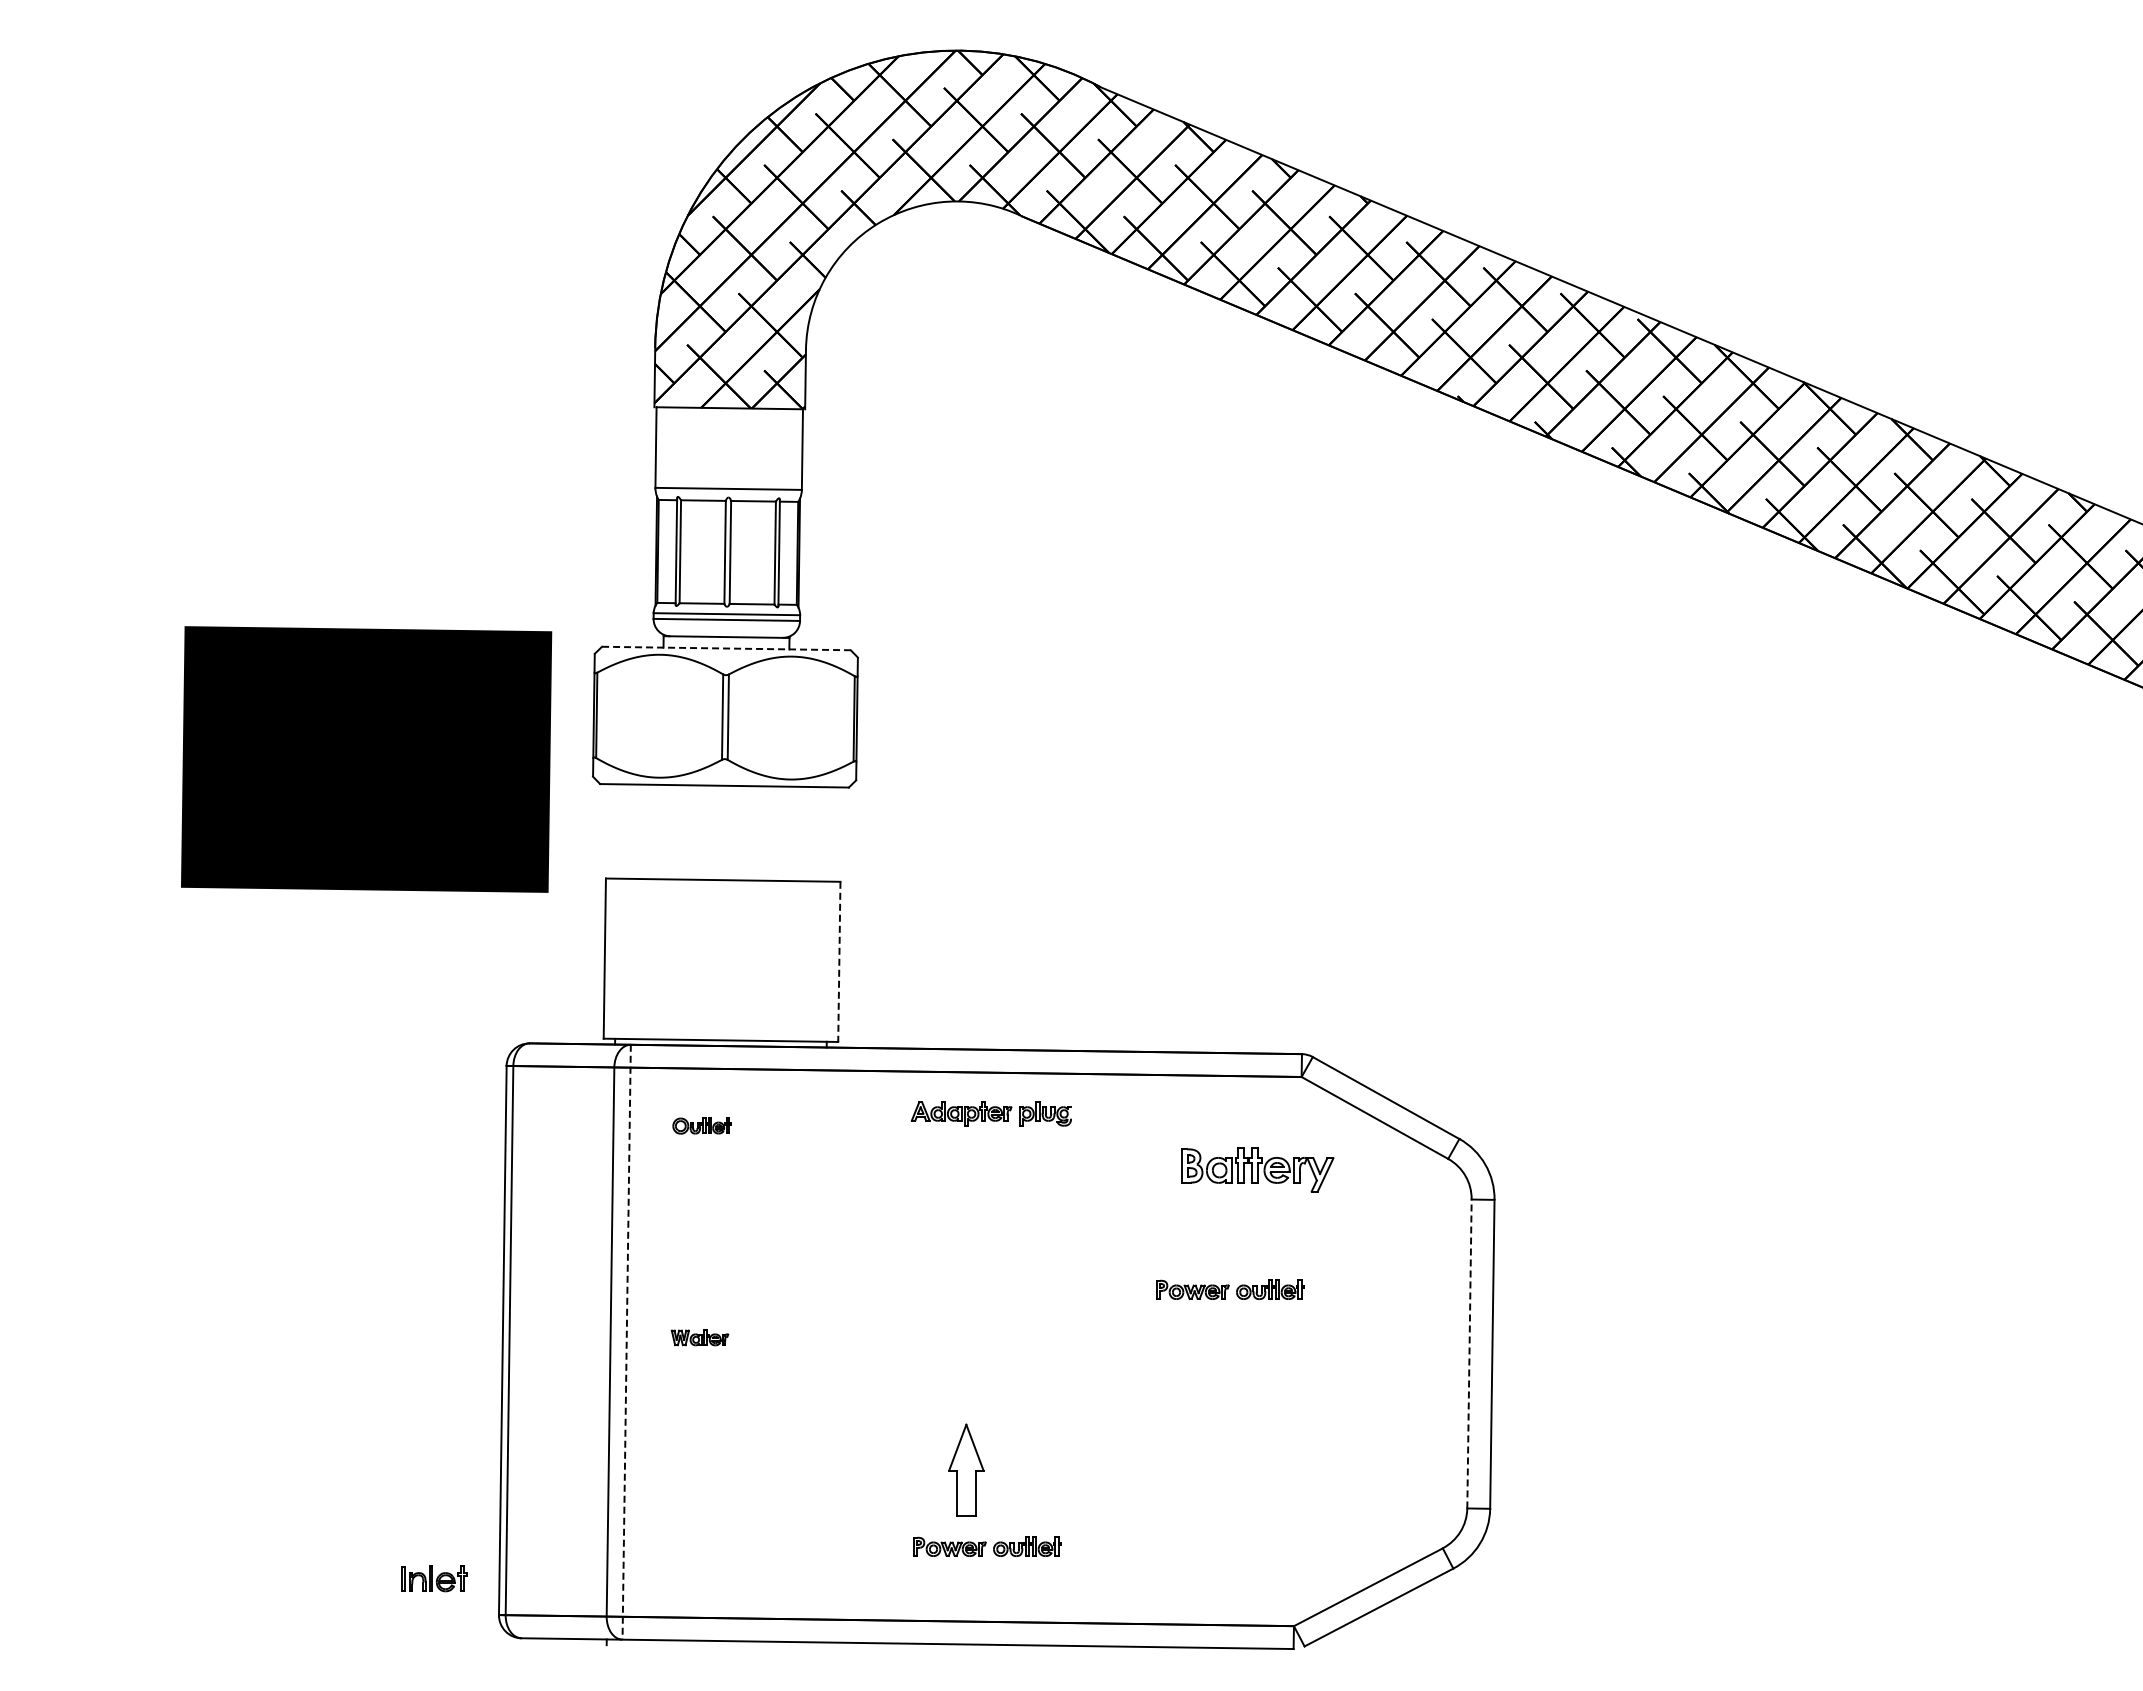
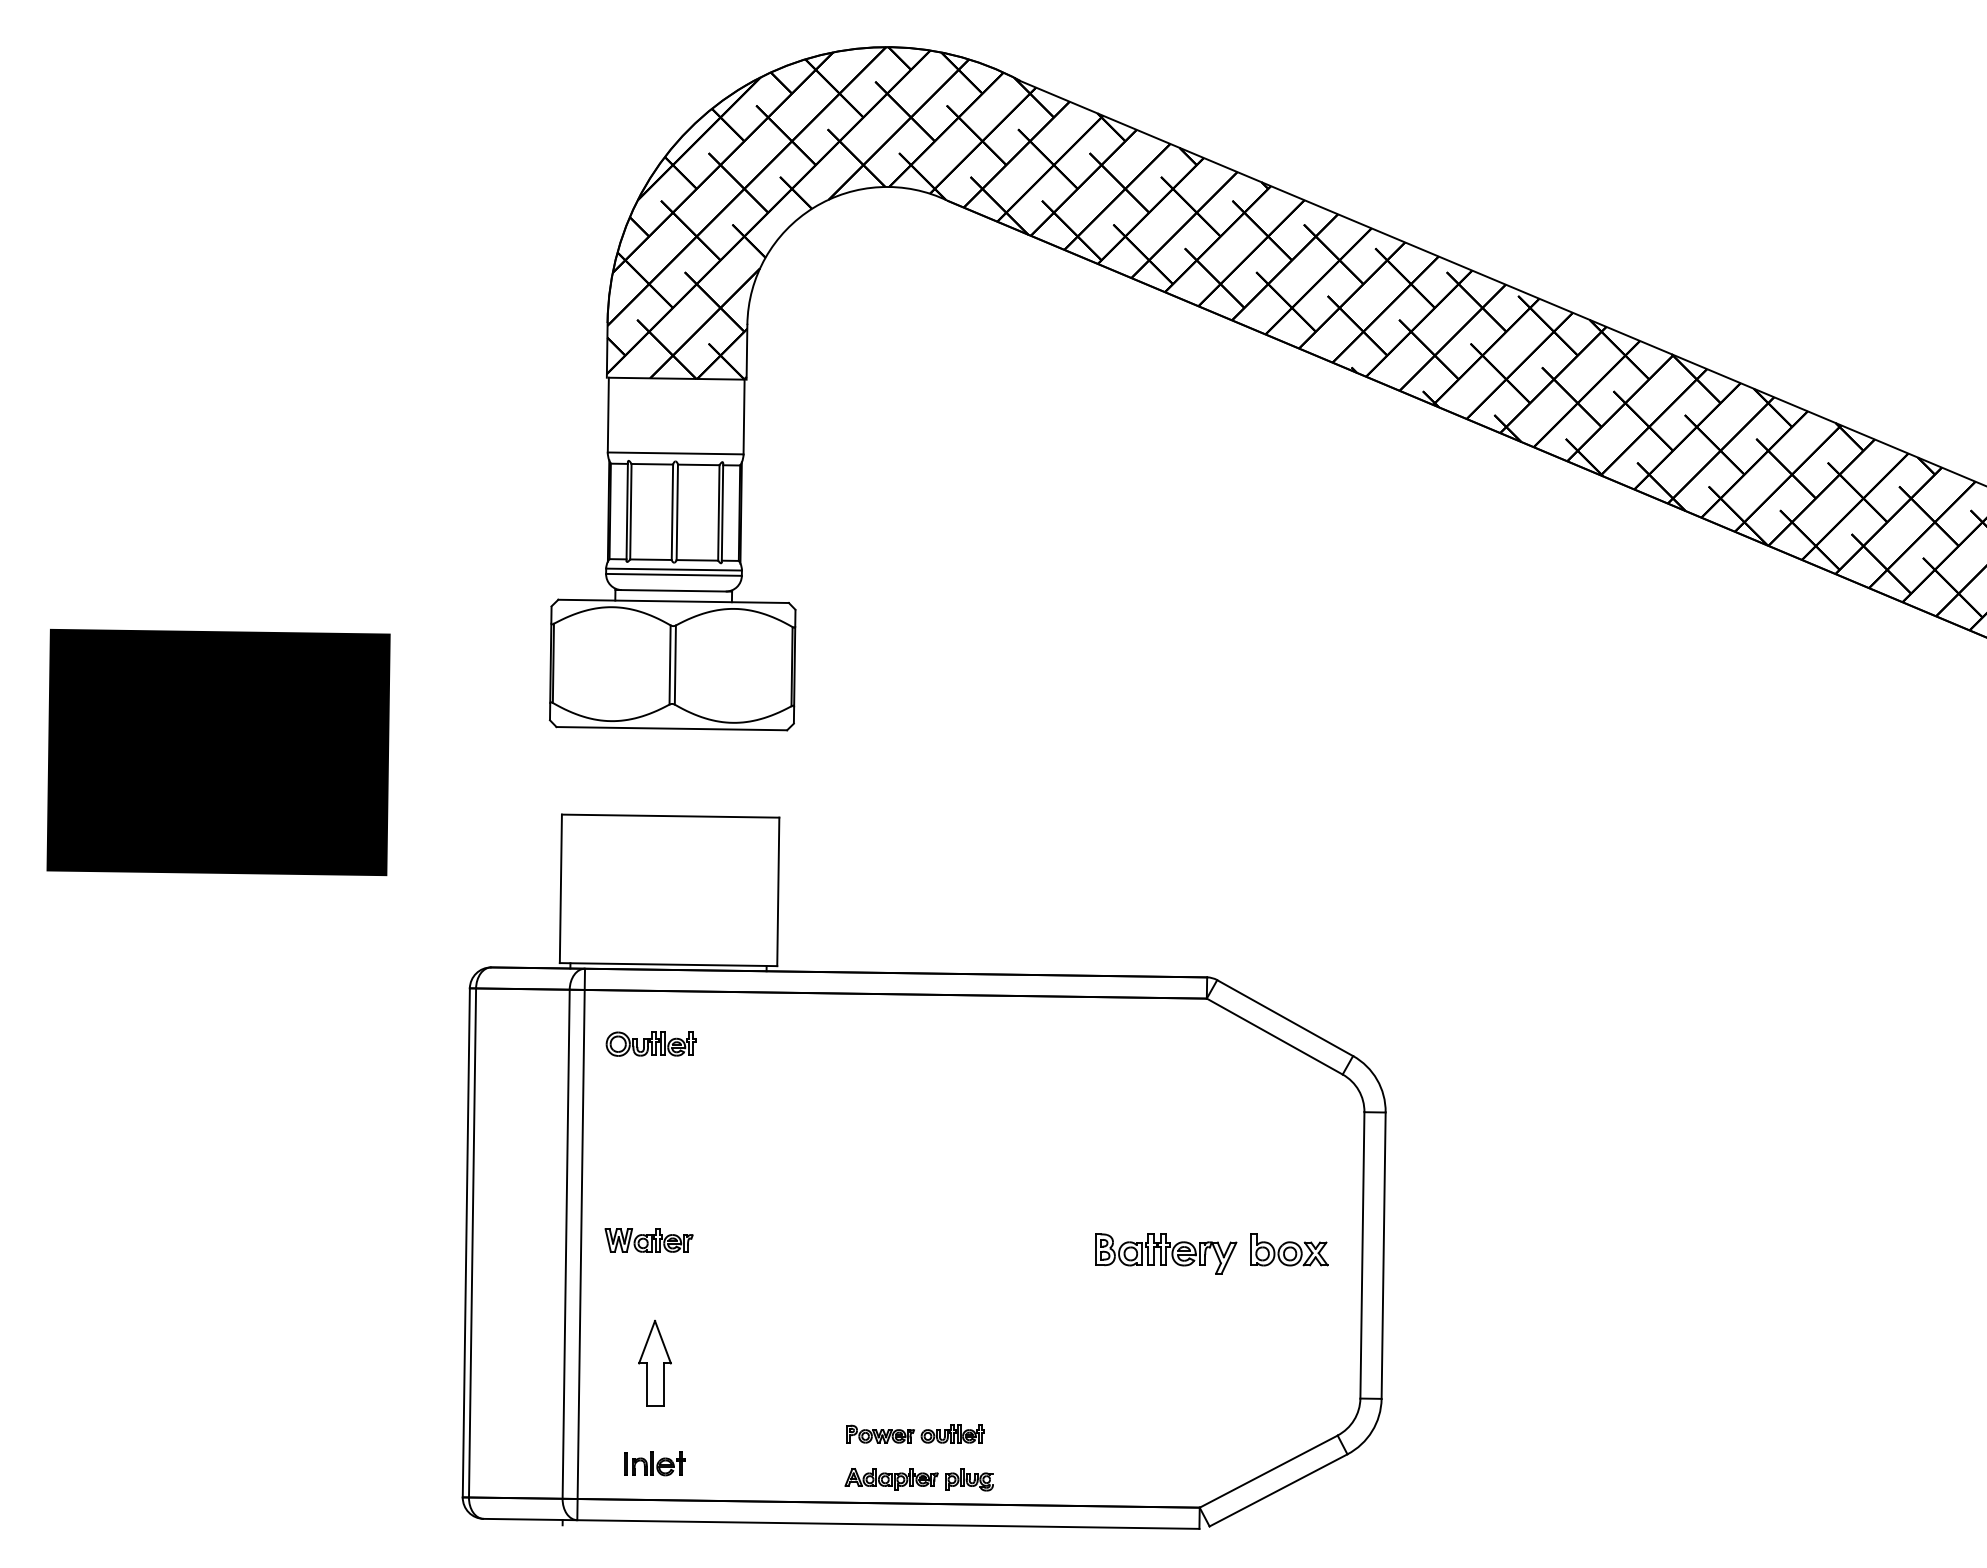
line: (726, 648) -> (673, 601), dashed -> solid
part: (366, 759) -> (218, 752), moved
line: (839, 962) -> (778, 892), dashed -> solid
part: (991, 1113) -> (919, 1479), moved
part: (701, 1125) -> (650, 1043), size x1.67
part: (1257, 1169) -> (1165, 1253), moved
part: (1230, 1289) -> (1140, 1195), removed
part: (699, 1337) -> (648, 1240), size x1.67
line: (626, 1342) -> (580, 1244), dashed -> solid
part: (1390, 1347) -> (1289, 1249), added
line: (1469, 1353) -> (1362, 1254), dashed -> solid
part: (966, 1469) -> (655, 1362), moved
part: (434, 1578) -> (655, 1463), moved

